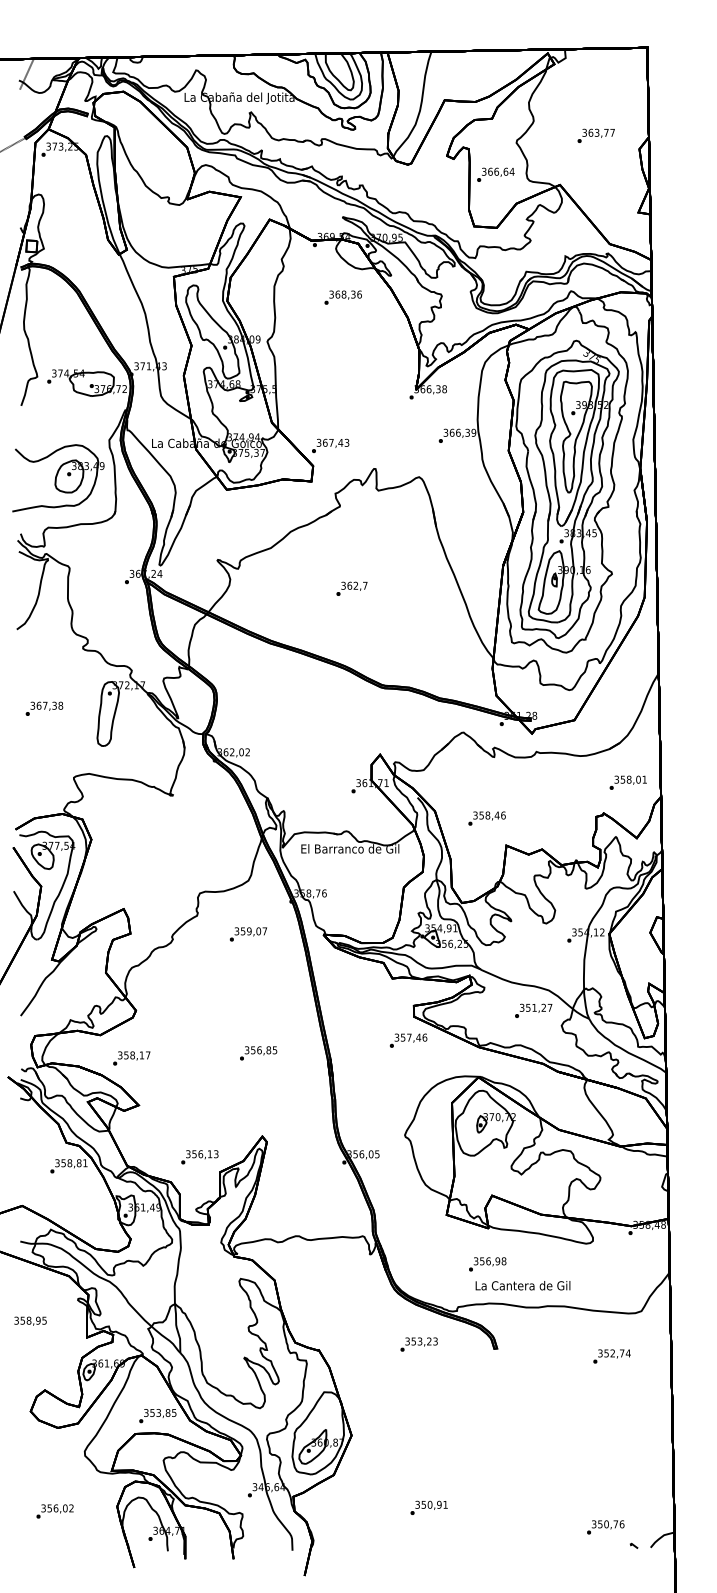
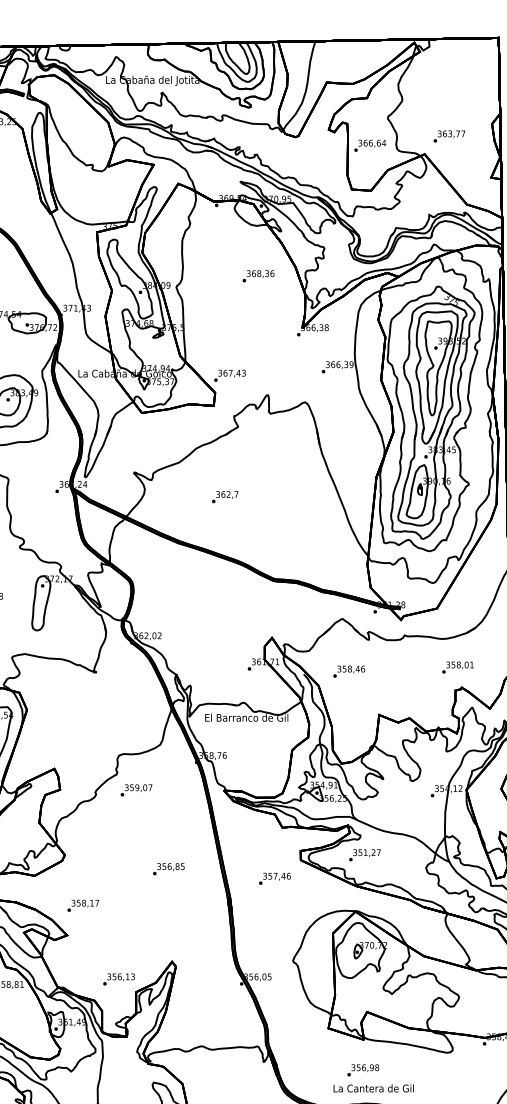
text: (595, 135) -> (448, 136), moved
text: (342, 297) -> (257, 276), moved
text: (351, 588) -> (224, 496), moved
text: (627, 782) -> (457, 667), moved
text: (486, 818) -> (348, 671), moved
text: (247, 934) -> (135, 790), moved
text: (533, 1010) -> (364, 854), moved
text: (408, 1040) -> (274, 878), moved
text: (258, 1053) -> (168, 869), moved
text: (131, 1058) -> (83, 905), moved
text: (522, 1285) -> (373, 1088), moved

